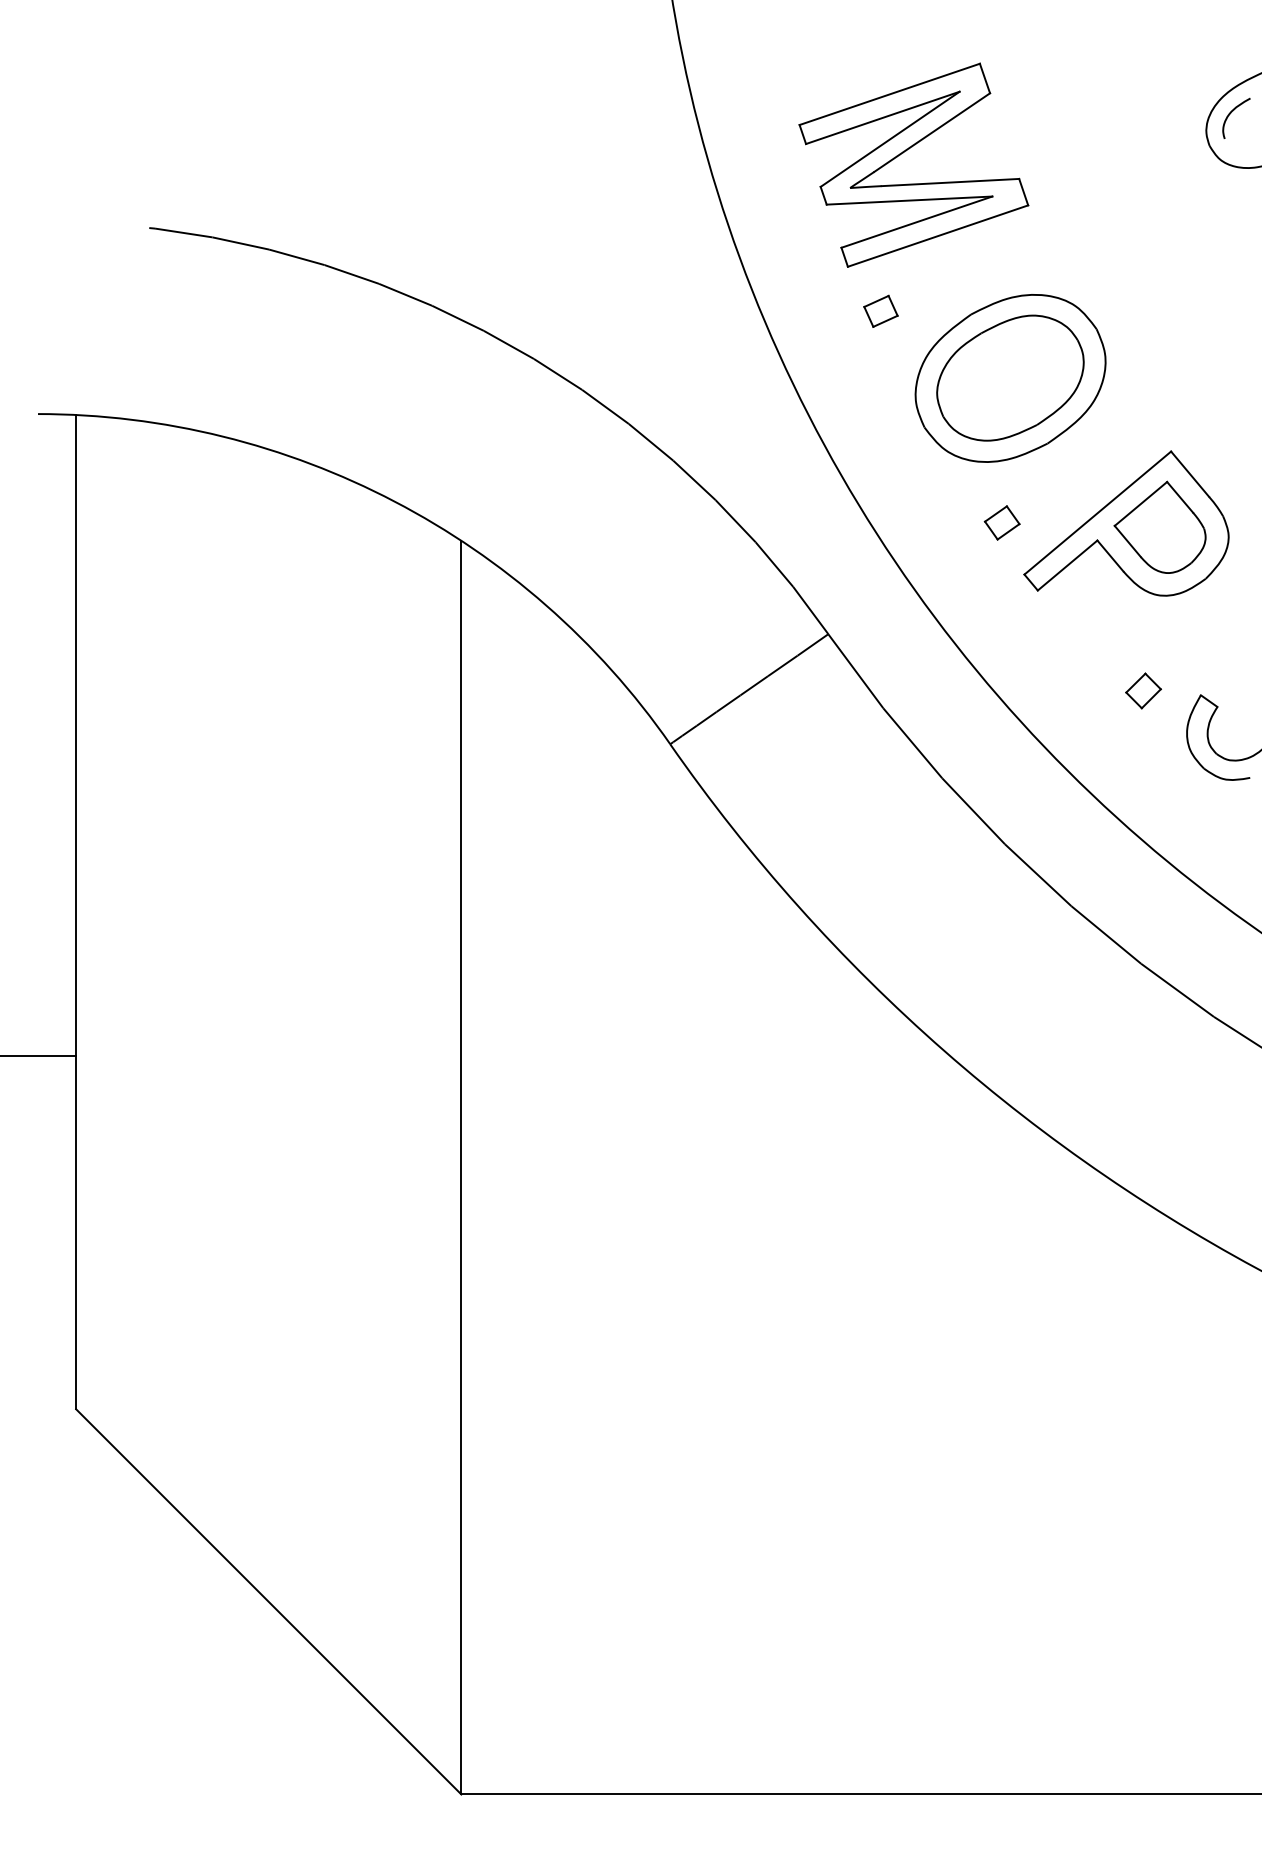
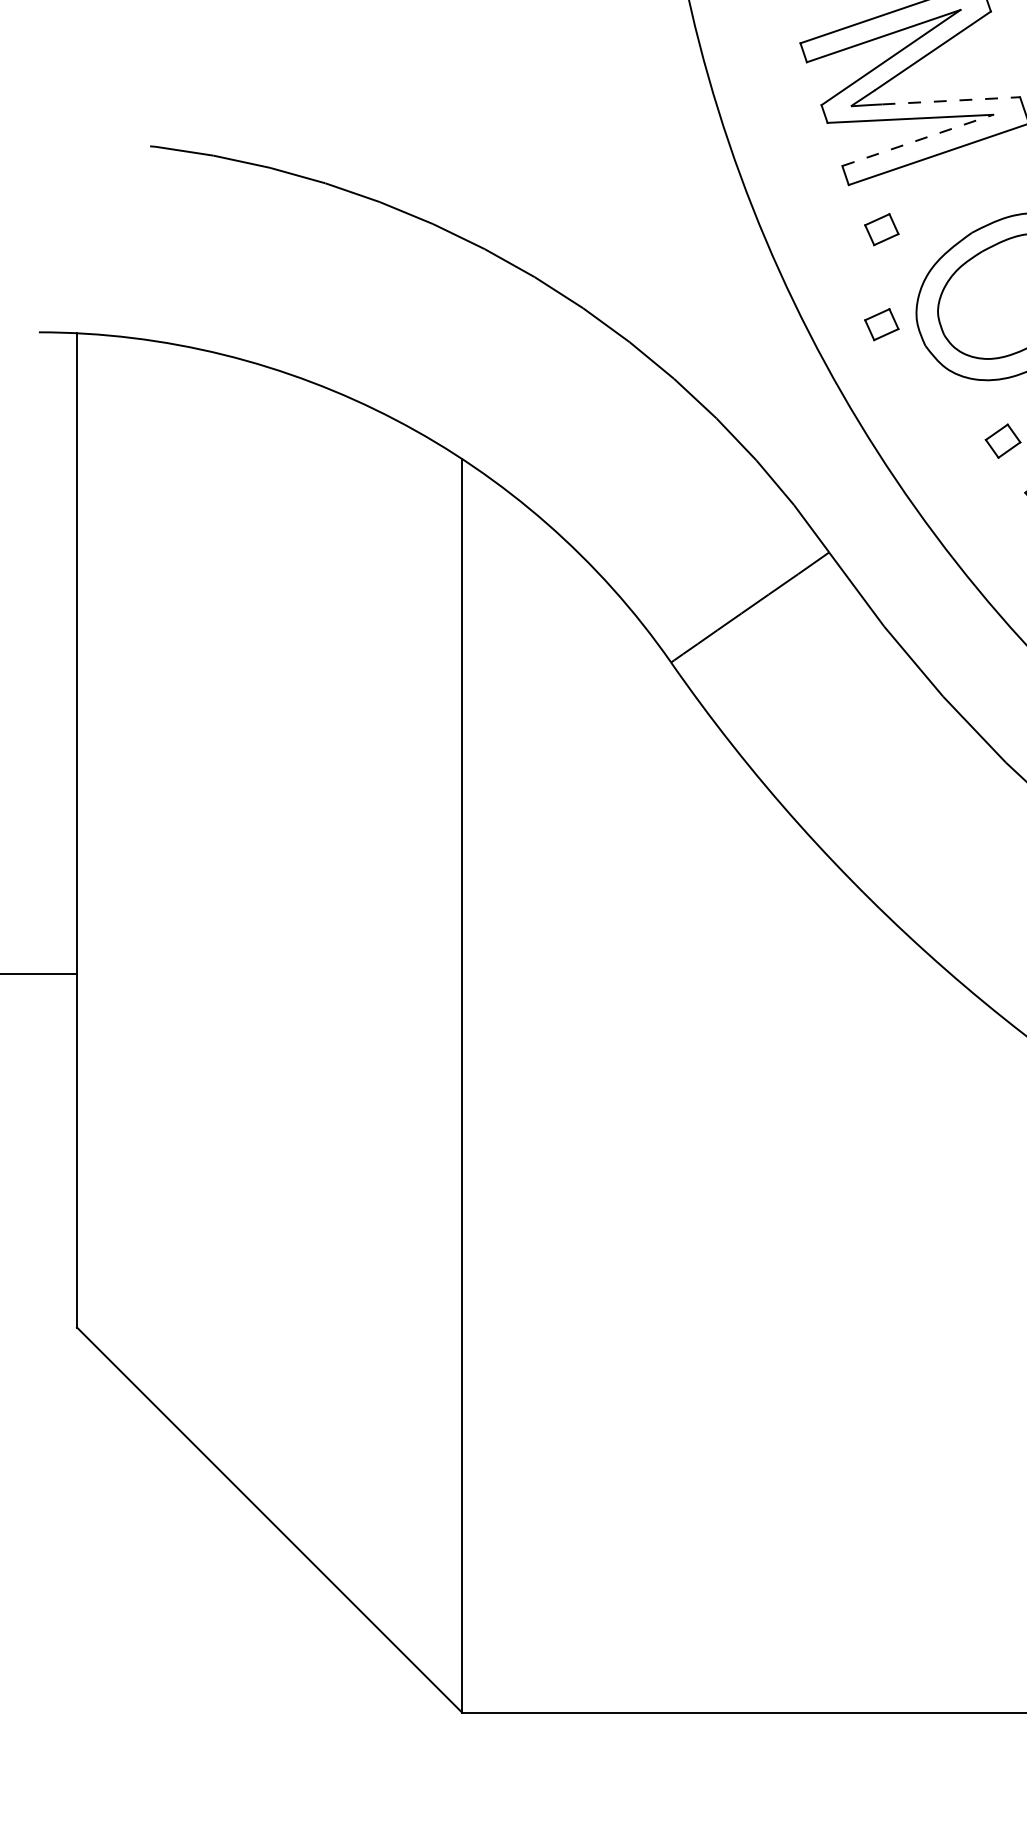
line: (950, 182) -> (951, 100), solid -> dashed
line: (916, 222) -> (917, 140), solid -> dashed
part: (880, 405) -> (881, 323), added

